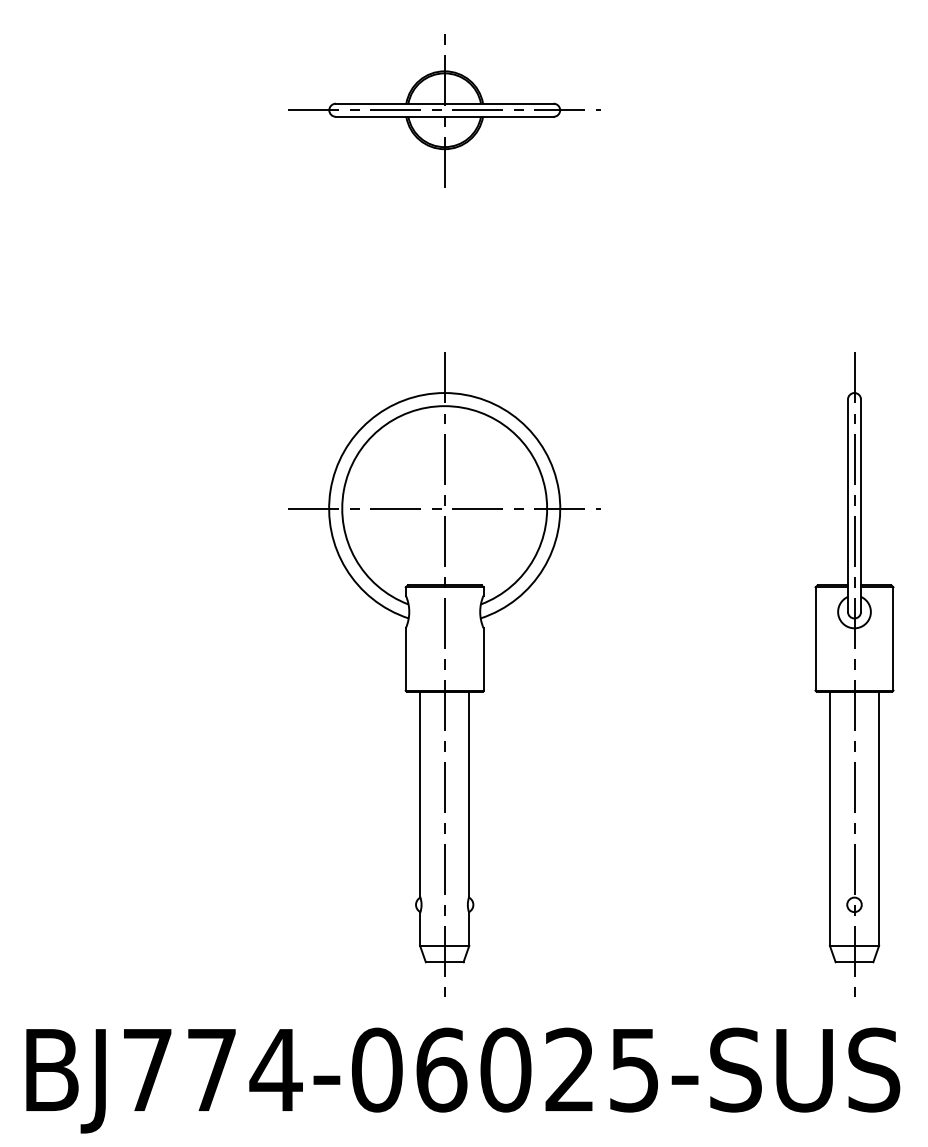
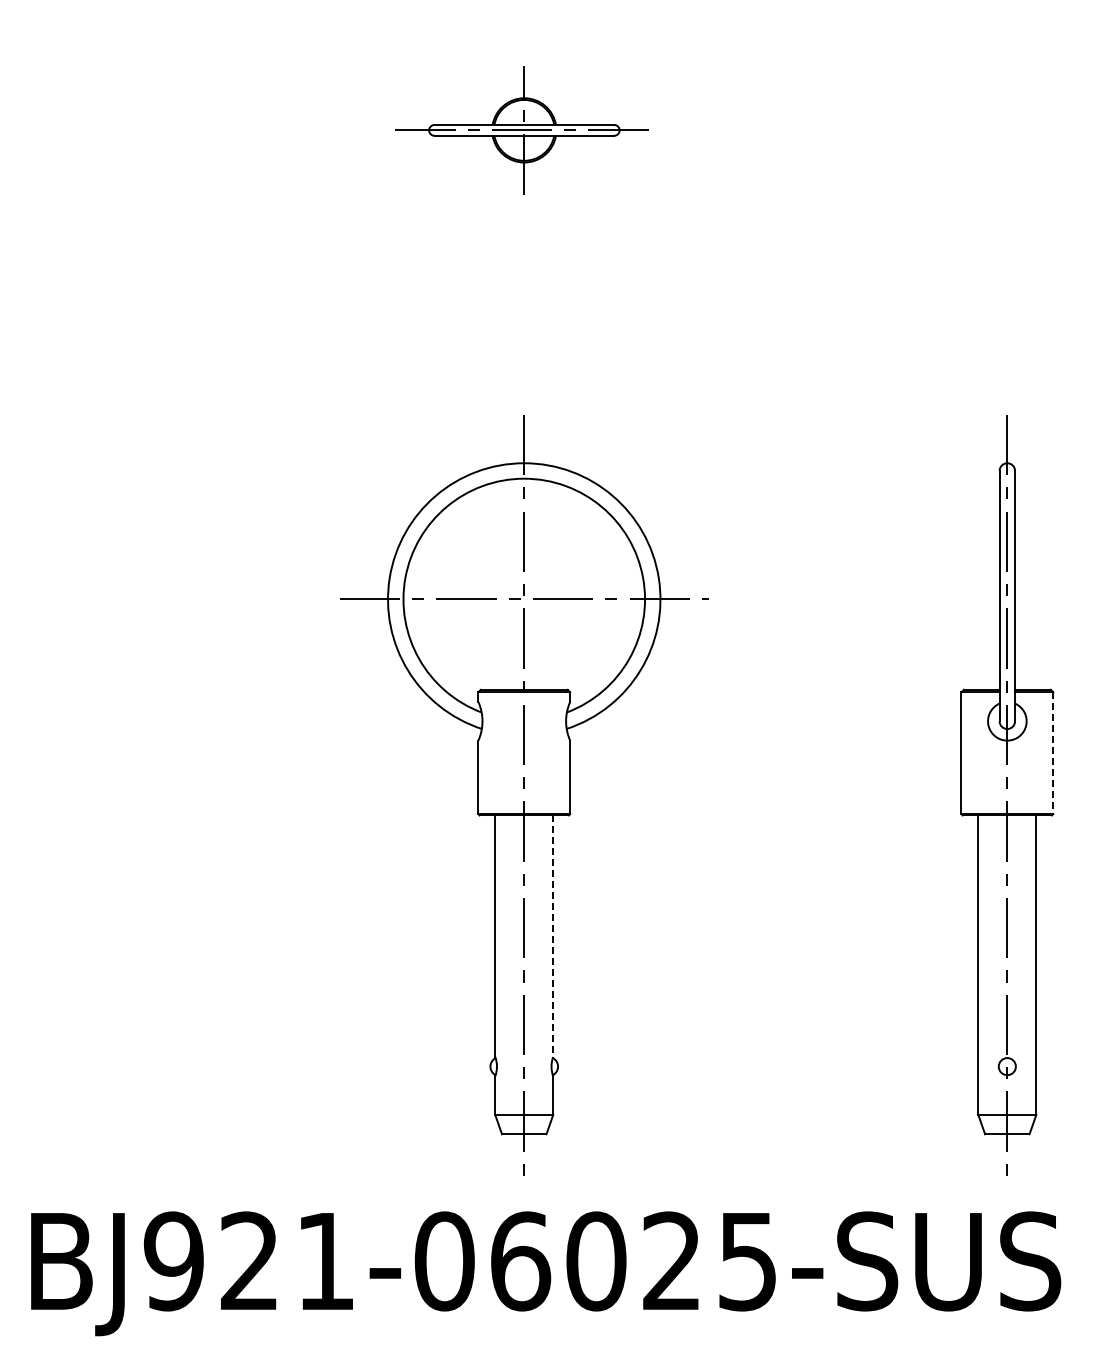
part: (444, 111) -> (524, 131), size x0.7
line: (893, 639) -> (1053, 753), solid -> dashed
line: (469, 794) -> (553, 936), solid -> dashed
text: (212, 1070) -> (250, 1261), BJ774-06025-SUS -> BJ921-06025-SUS

